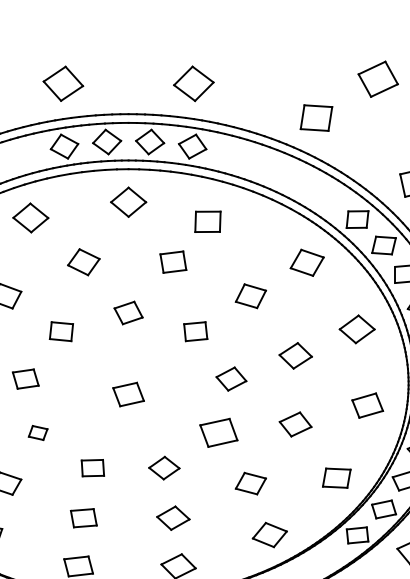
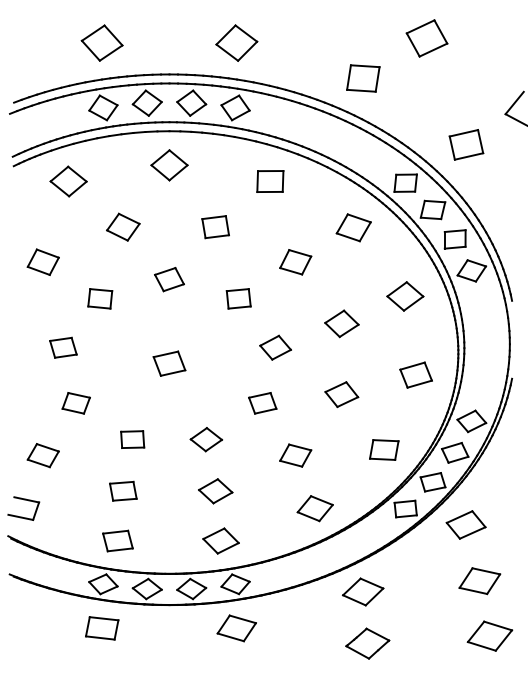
part: (208, 221) -> (270, 181), moved
part: (37, 433) -> (75, 403), size x1.43
part: (218, 433) -> (262, 403), size x0.71

